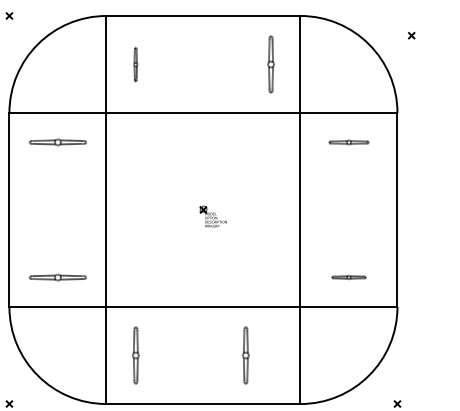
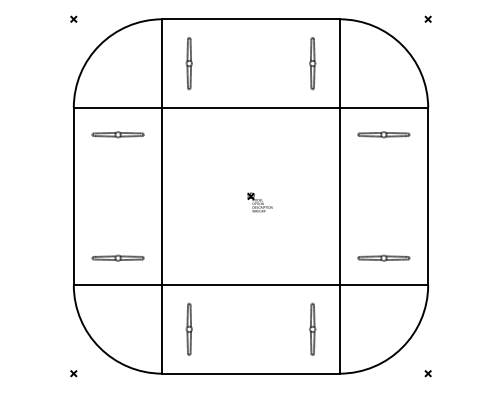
part: (410, 34) -> (427, 18), moved
part: (135, 64) -> (188, 63), size x1.67
part: (348, 142) -> (383, 134), size x1.43
part: (348, 276) -> (383, 257), size x1.67
part: (245, 354) -> (312, 328), moved

